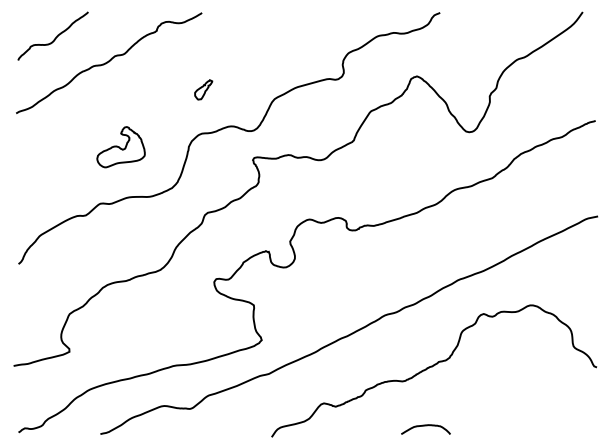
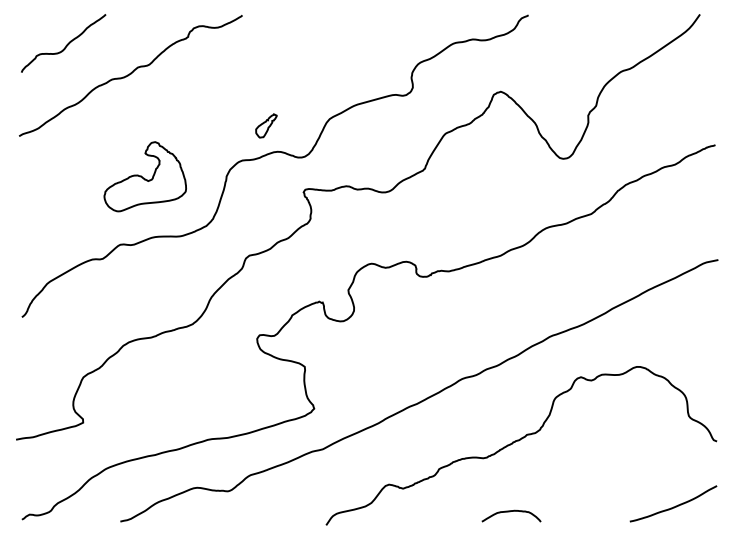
part: (203, 89) -> (266, 125), moved
part: (120, 146) -> (144, 176), size x1.43
curve: (562, 420) -> (675, 505), added

